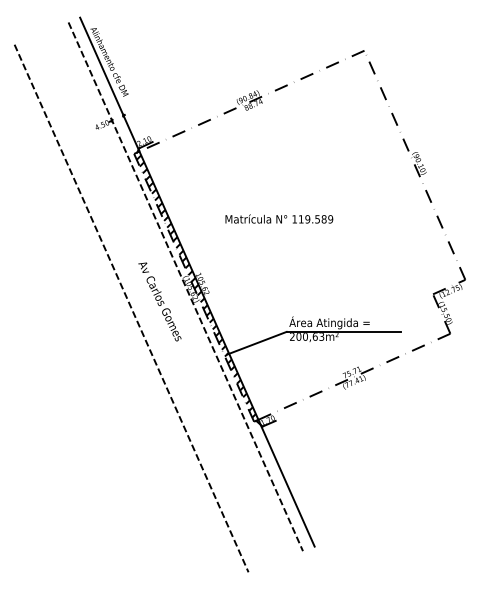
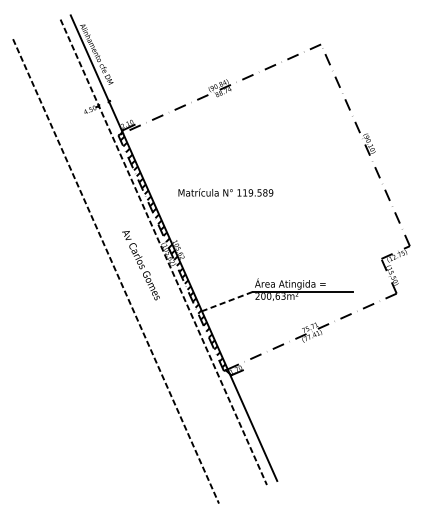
text: (279, 218) -> (226, 192), moved
line: (256, 343) -> (226, 302), solid -> dashed

